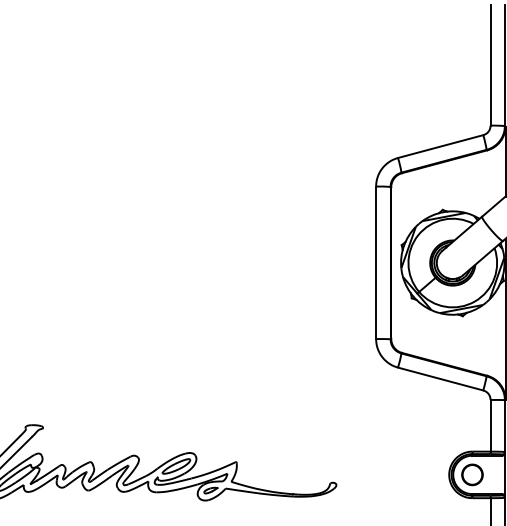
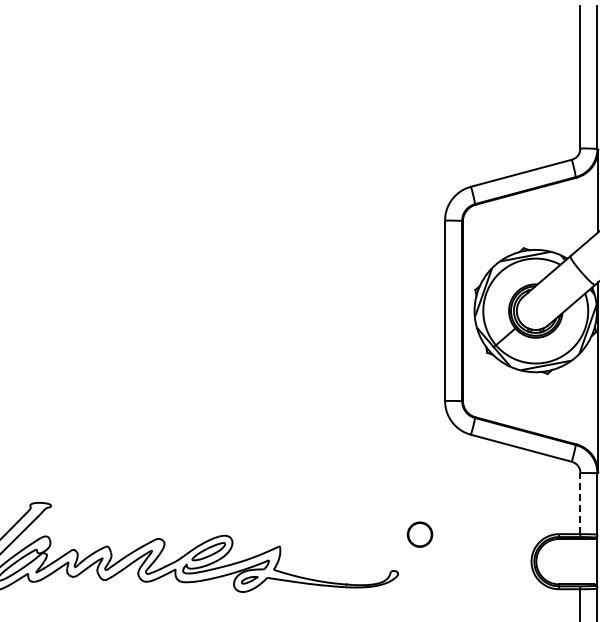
line: (490, 425) -> (580, 503), solid -> dashed
part: (472, 474) -> (419, 534), moved

